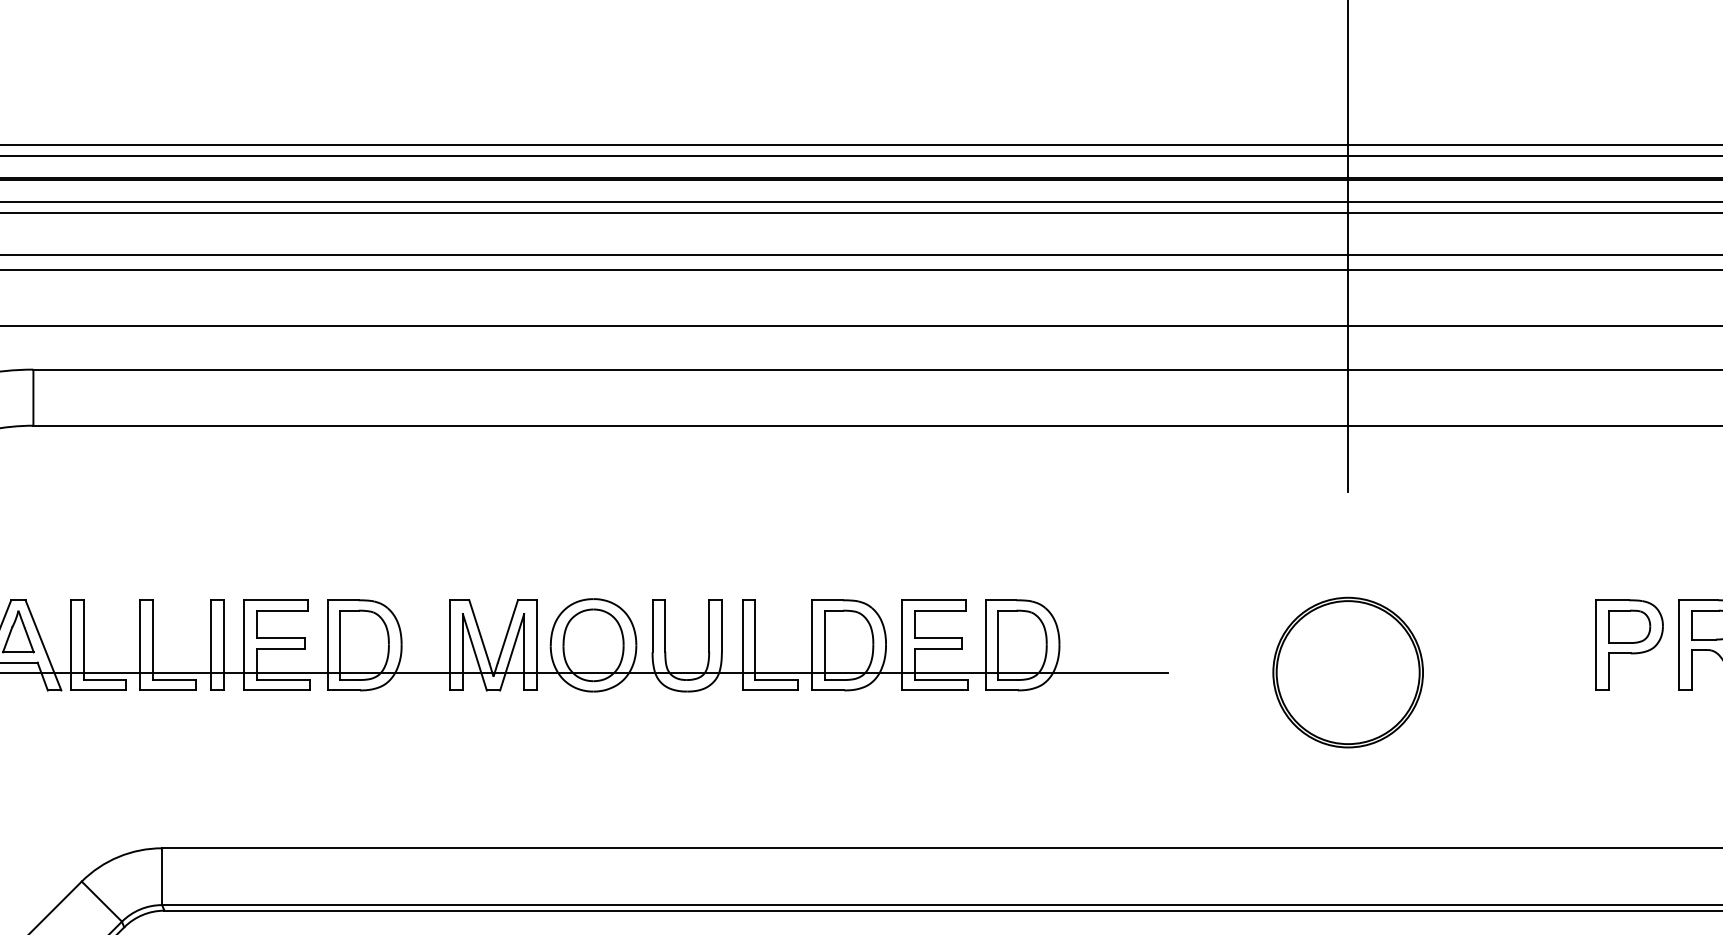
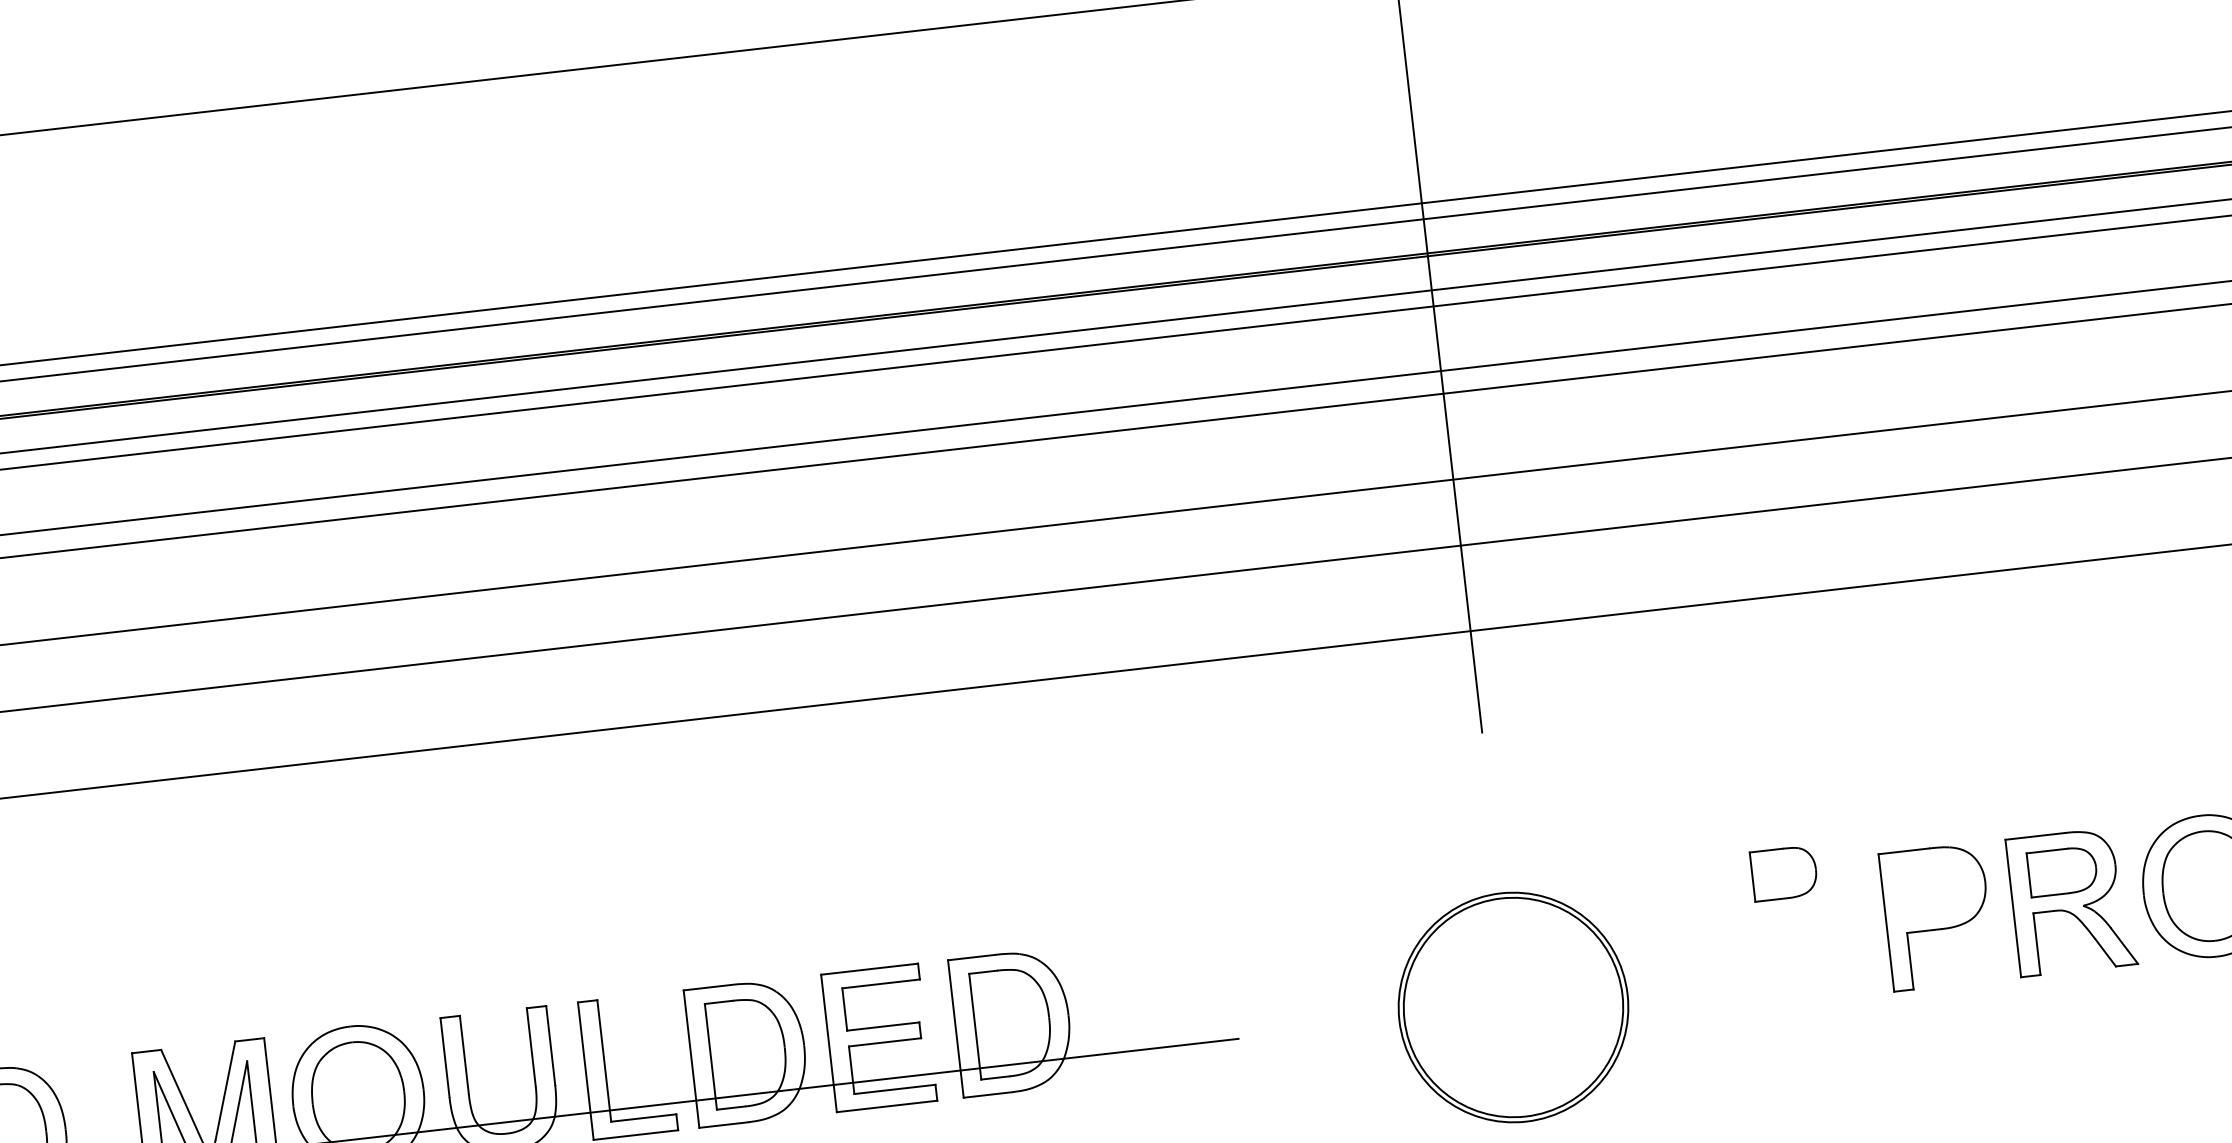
part: (1629, 626) -> (1784, 873), moved

